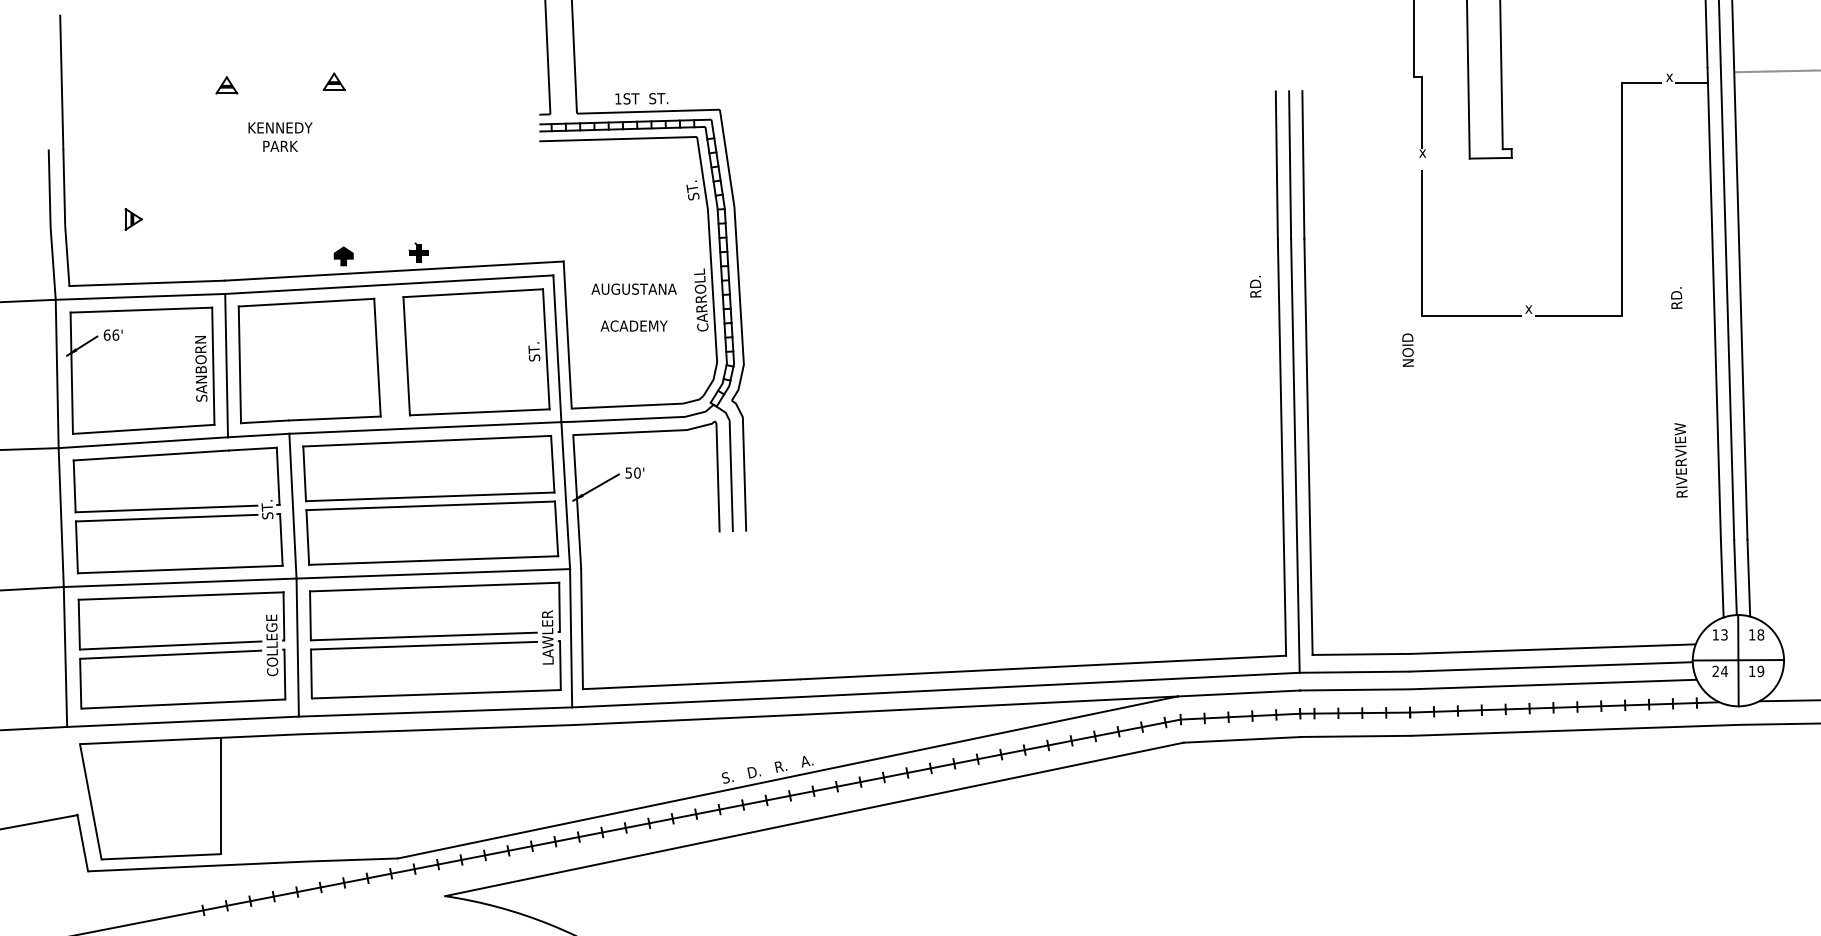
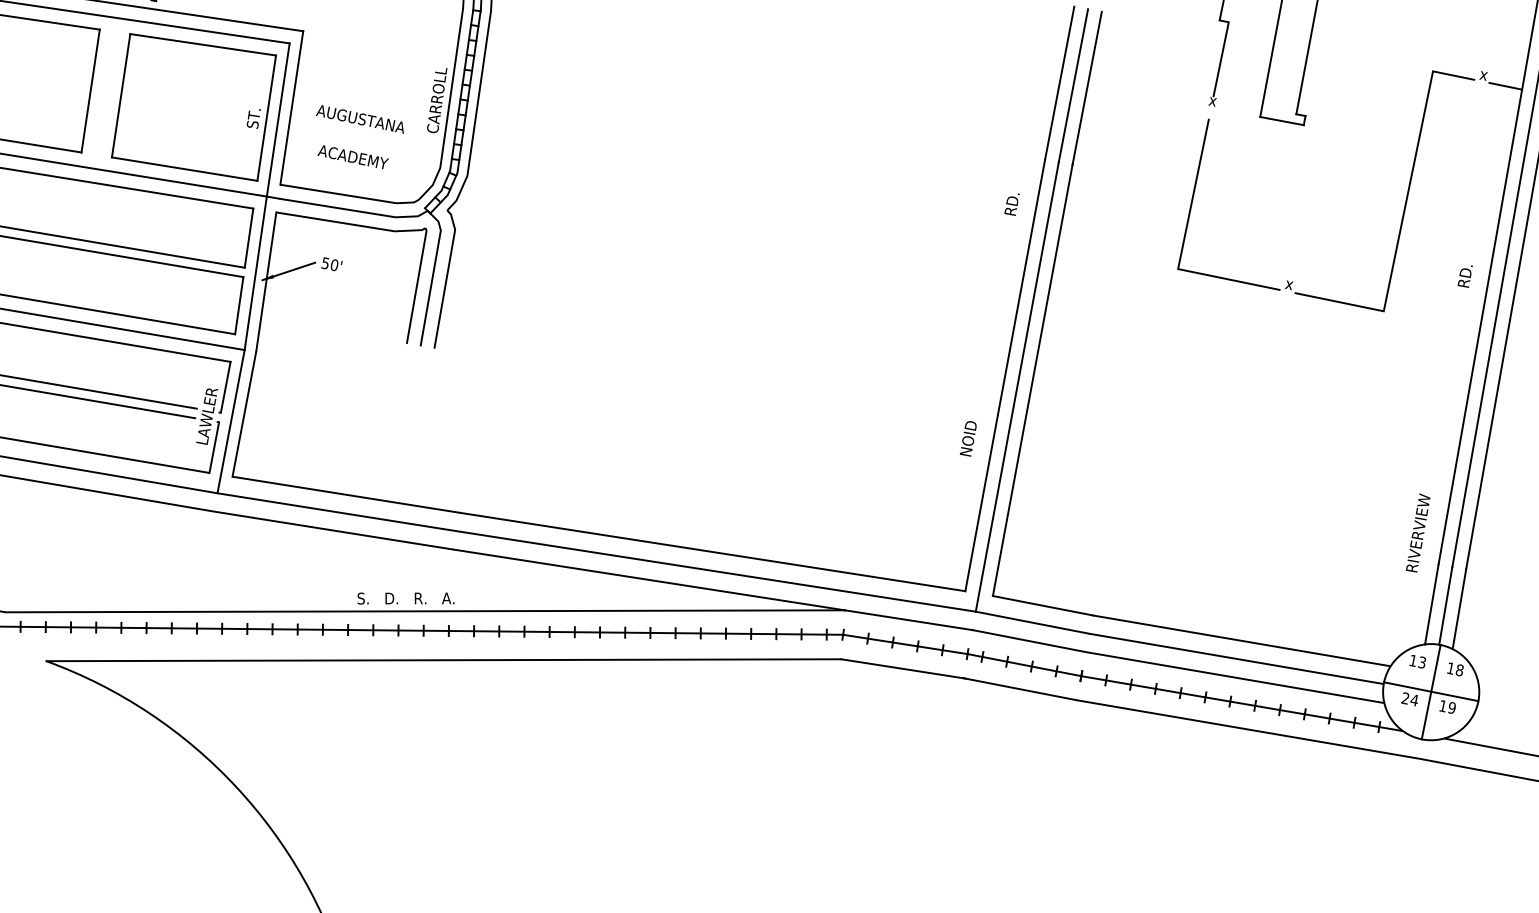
text: (1676, 297) -> (1465, 275), moved
text: (633, 307) -> (356, 137), moved
text: (1407, 349) -> (968, 437), moved
text: (1680, 460) -> (1417, 533), moved

